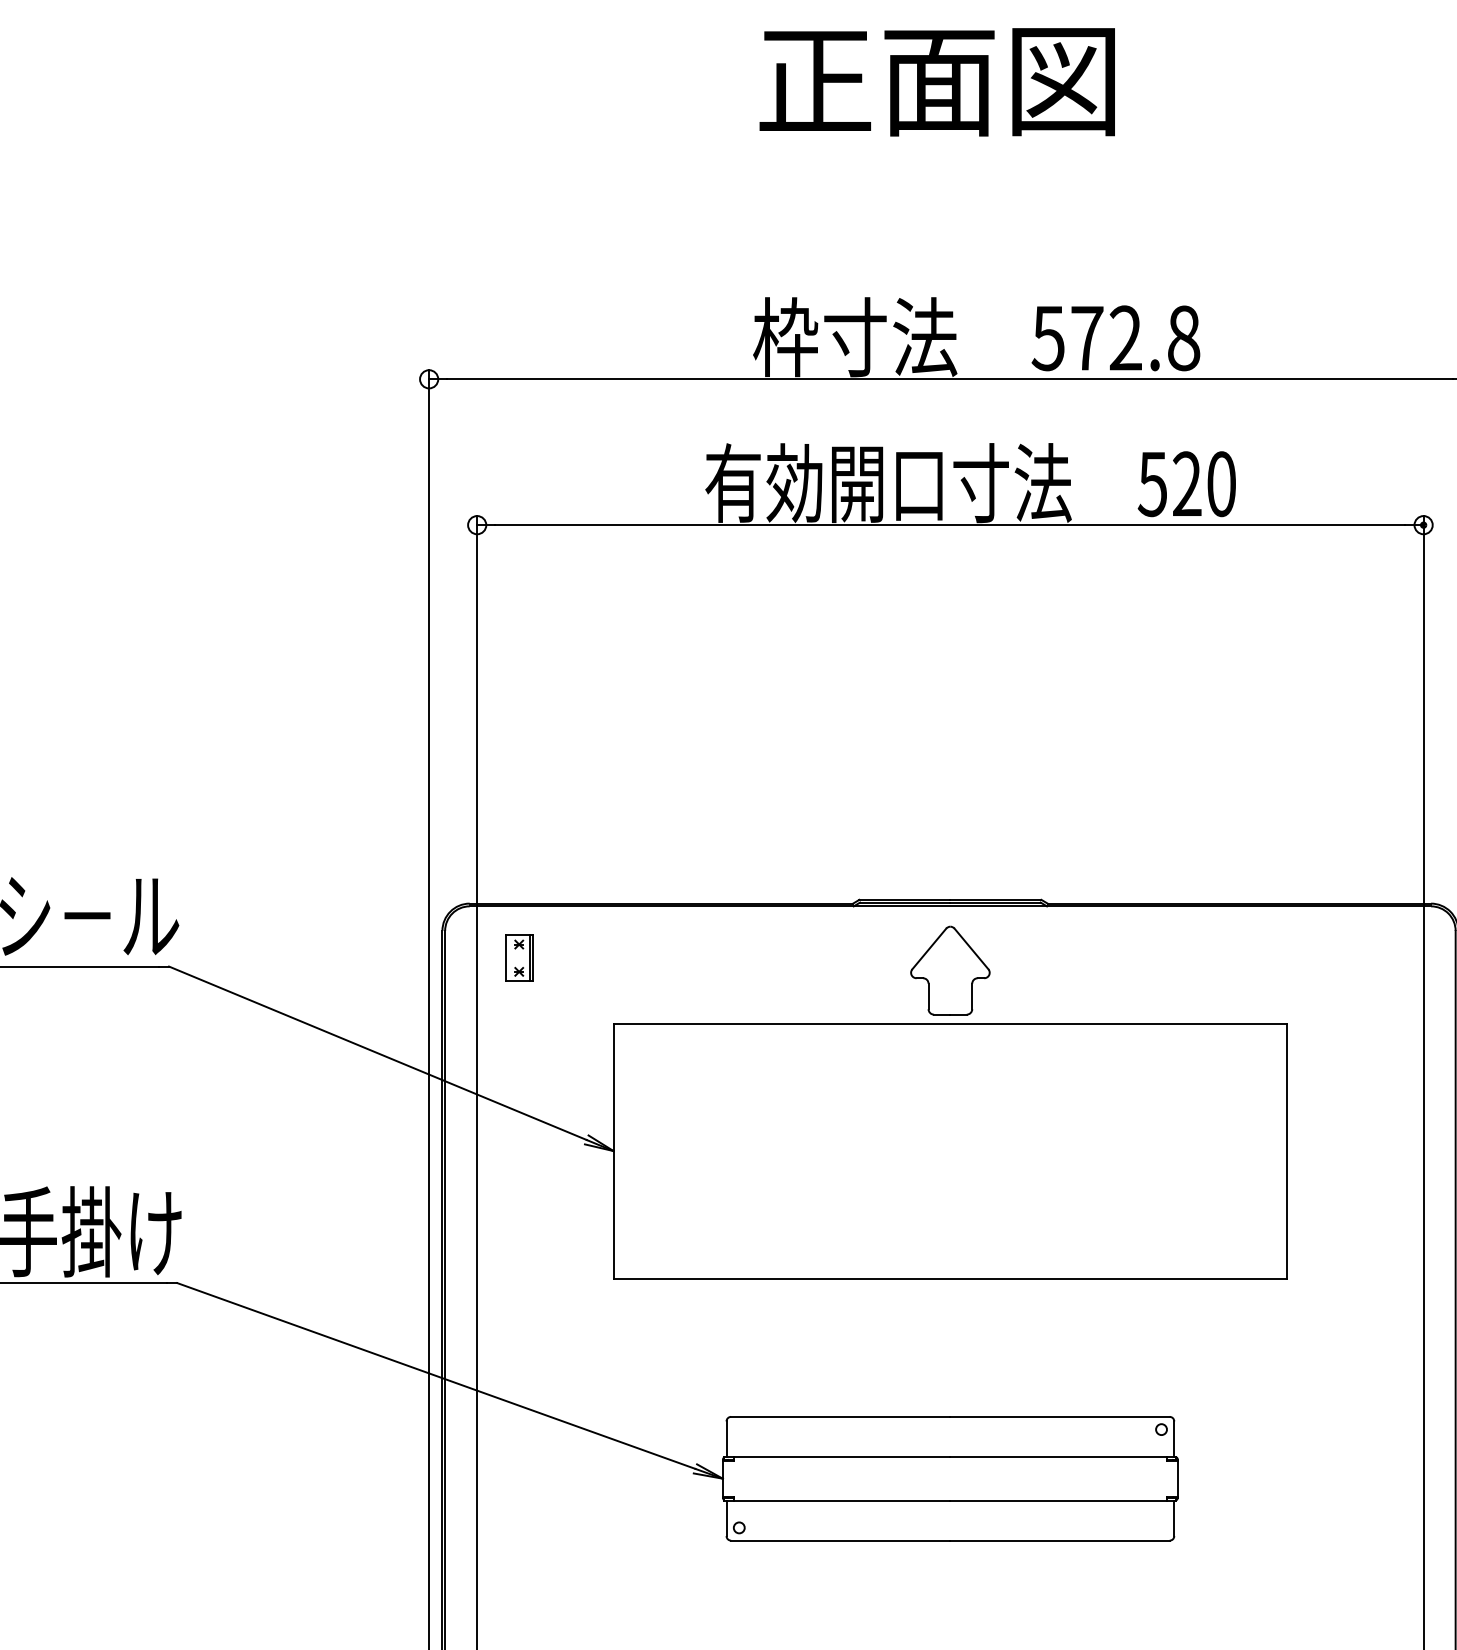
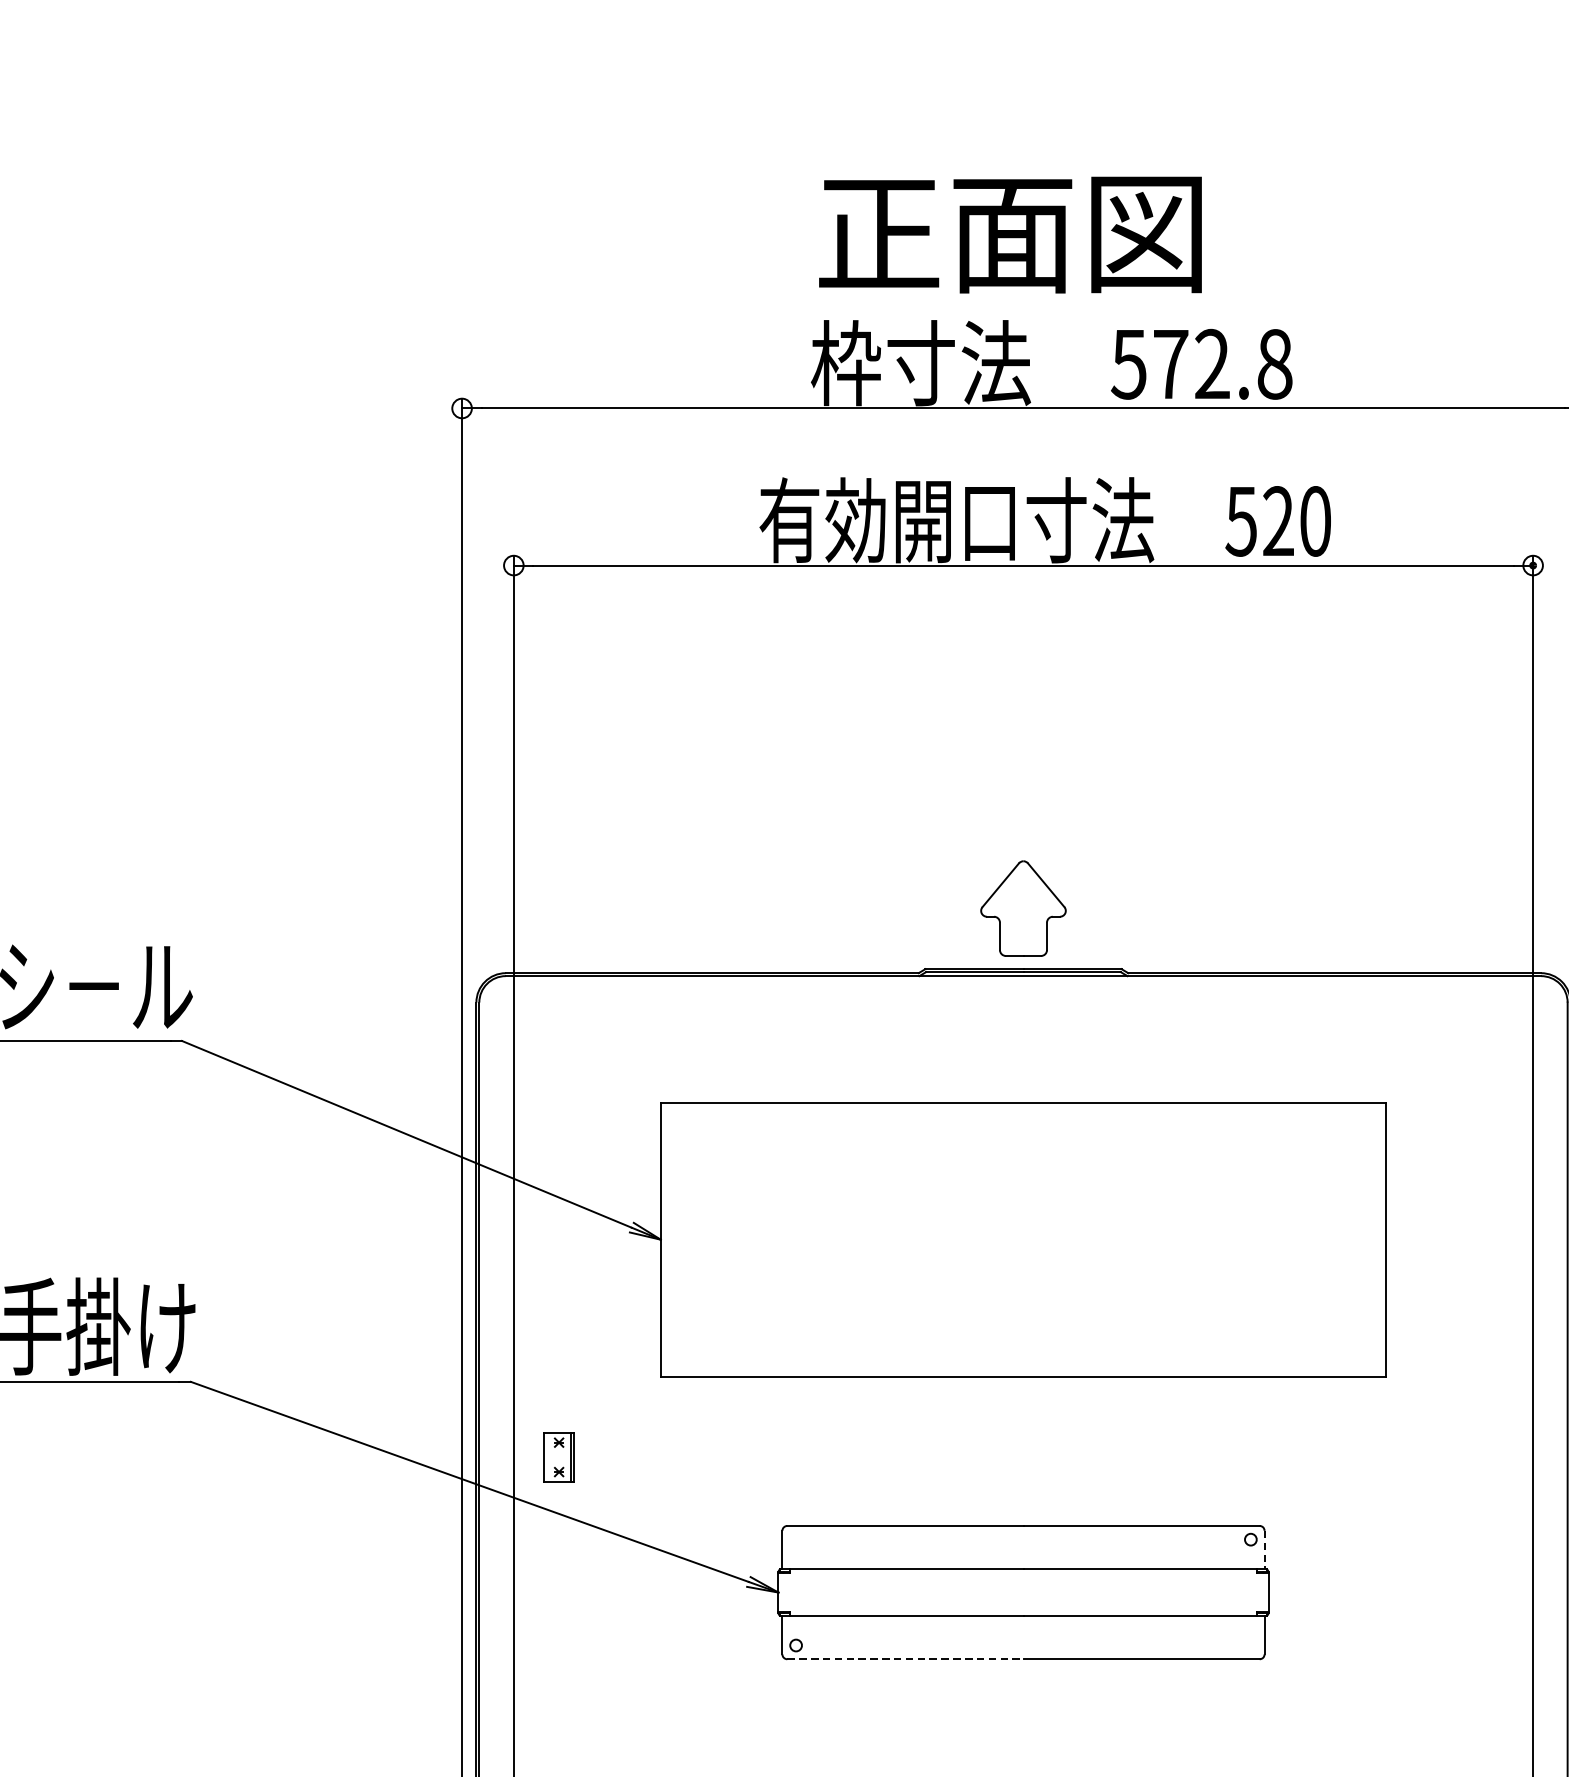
text: (936, 82) -> (1009, 235), moved
part: (519, 957) -> (559, 1456), moved
part: (950, 970) -> (1023, 908), moved
line: (1174, 1439) -> (1264, 1550), solid -> dashed
line: (840, 1540) -> (905, 1659), solid -> dashed

